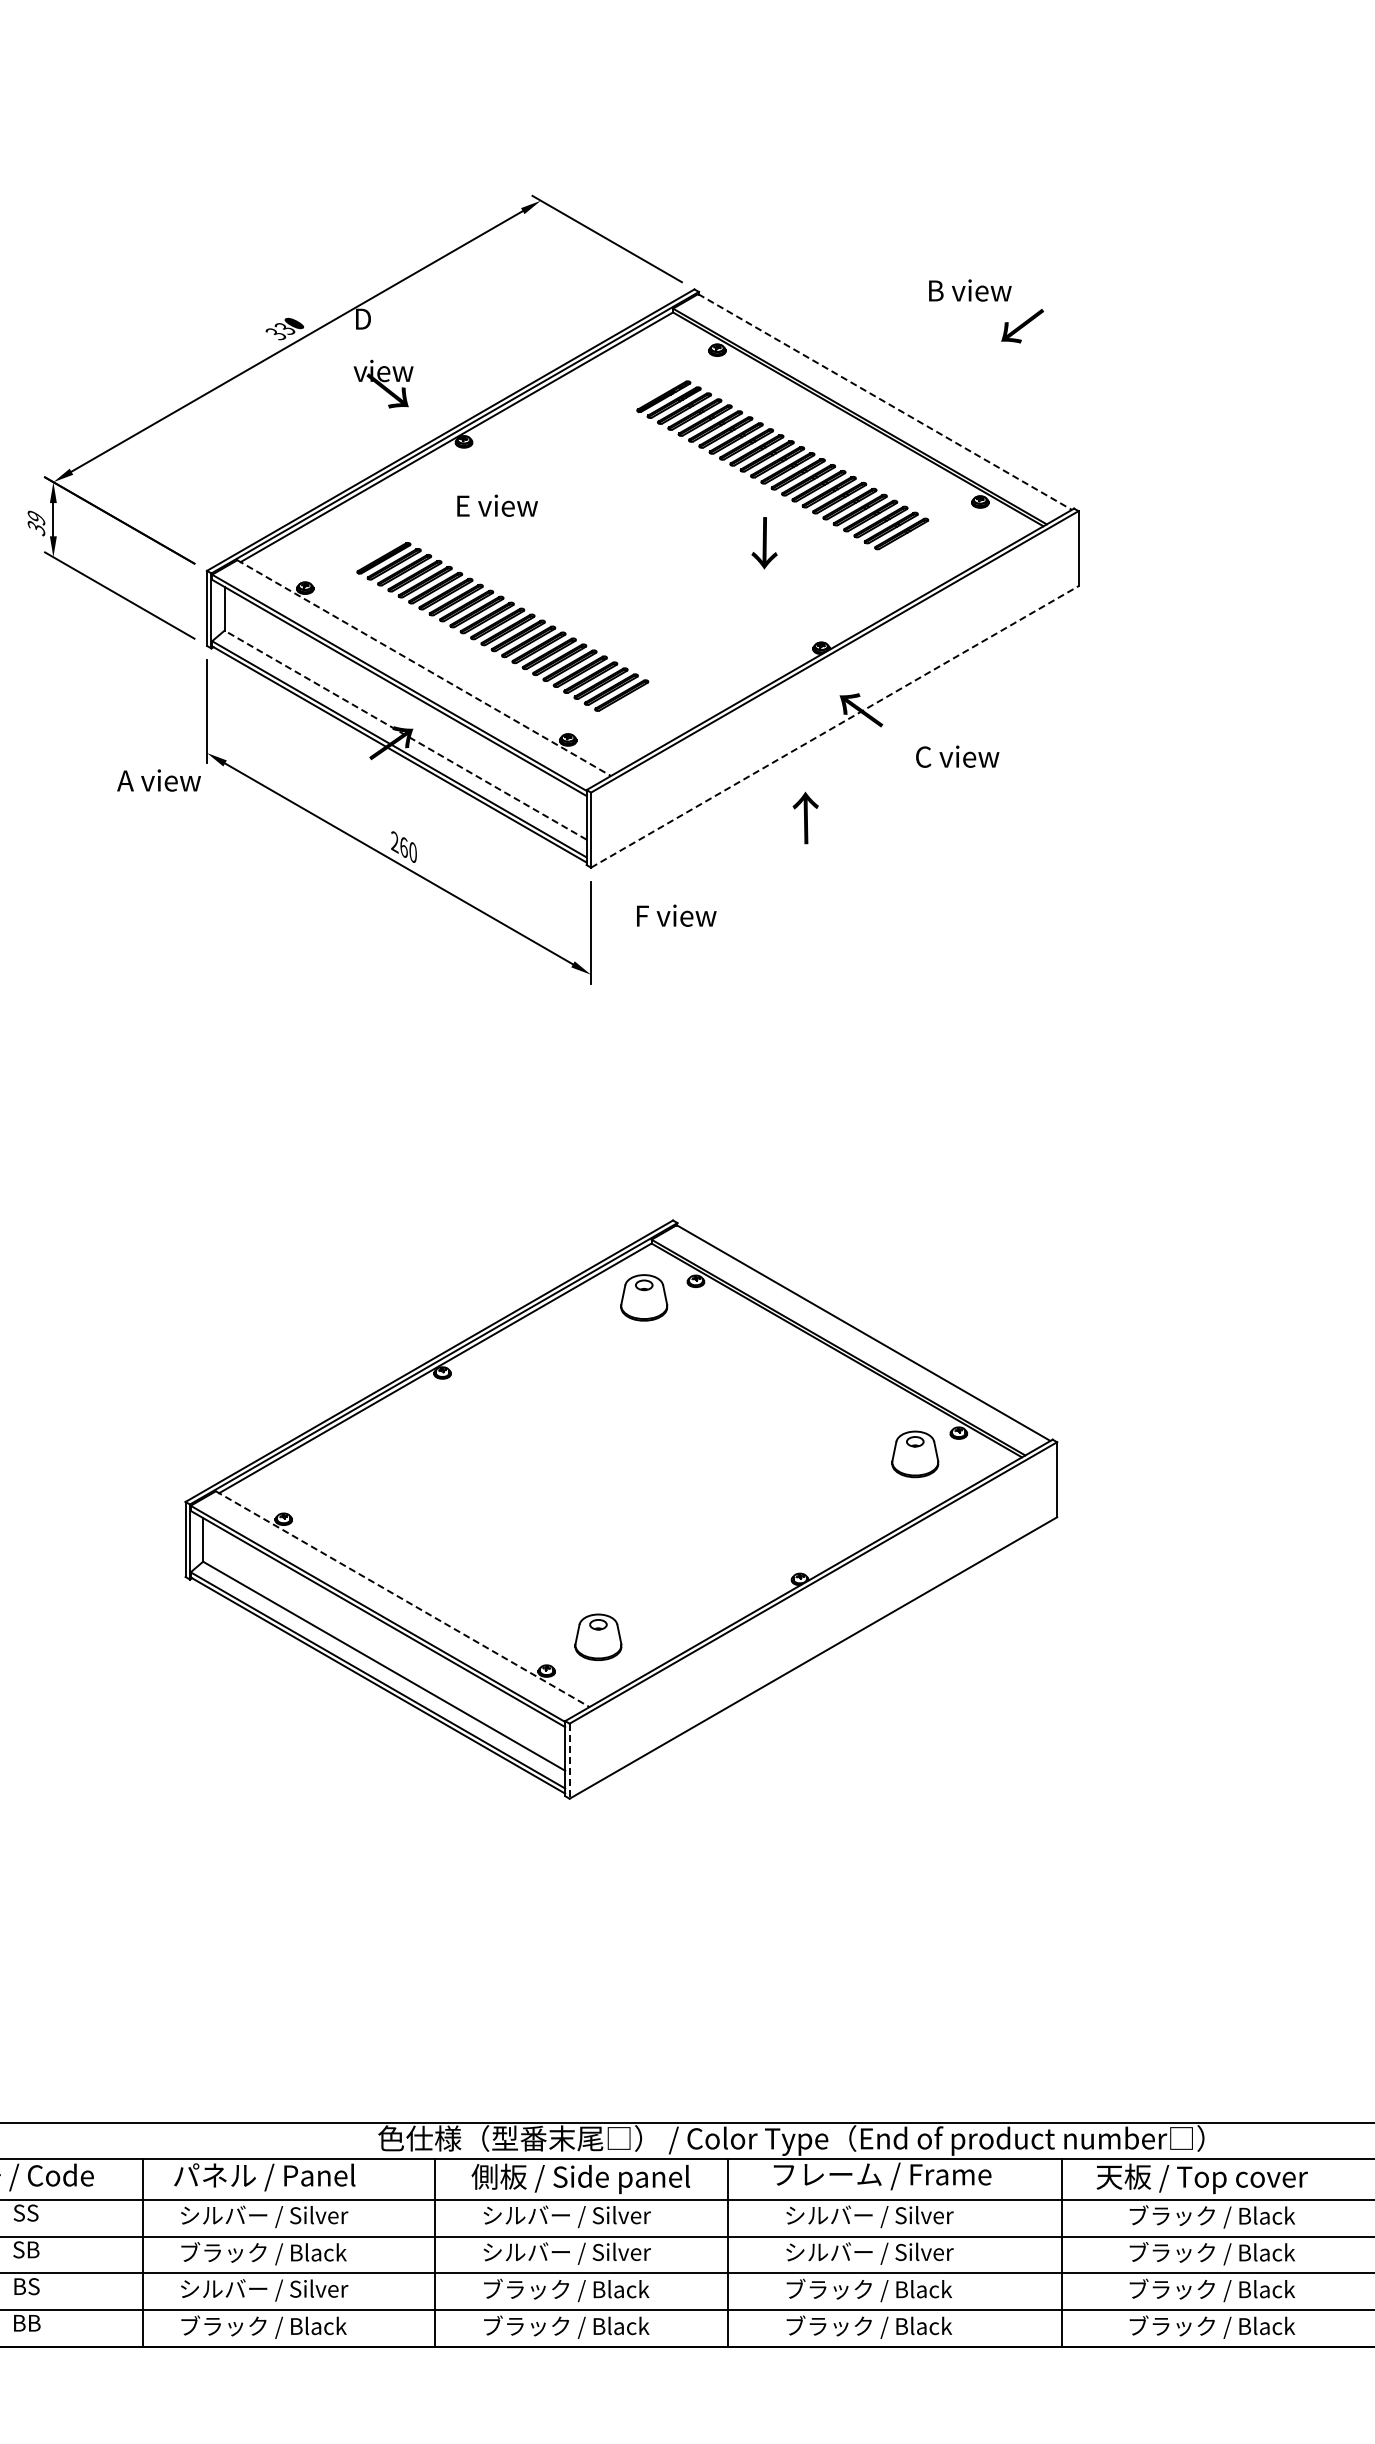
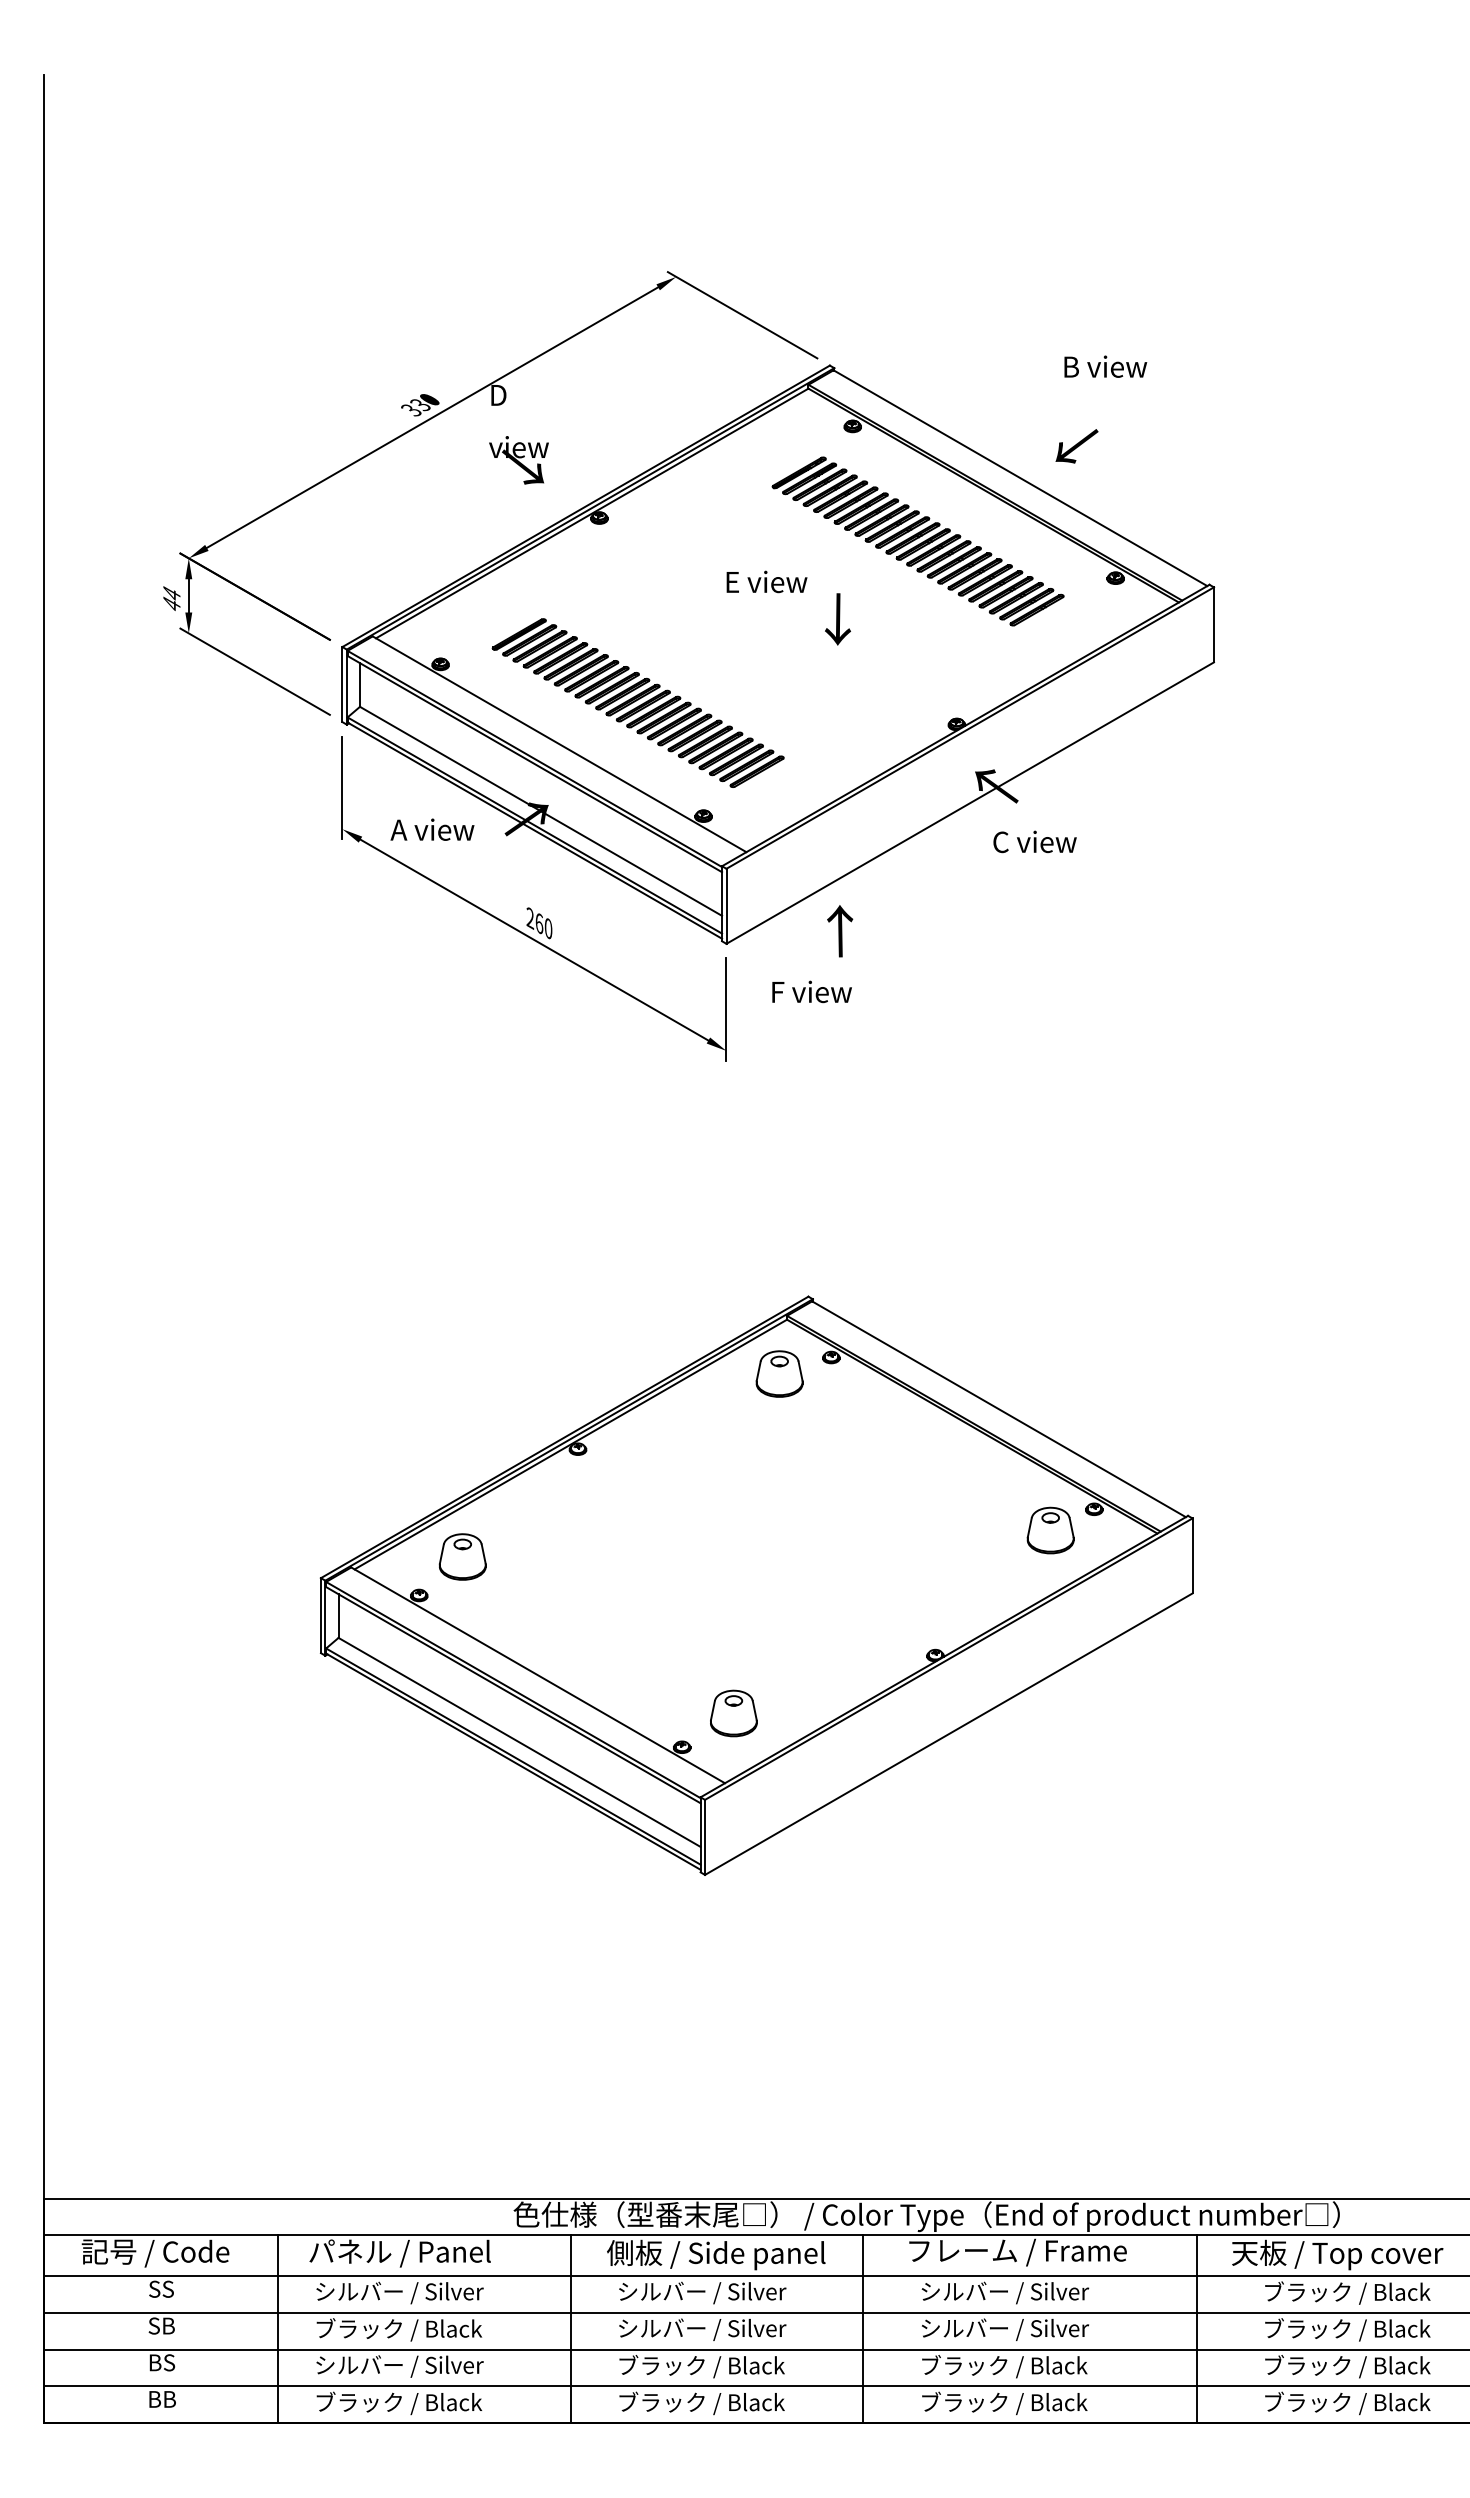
text: (1022, 326) -> (1076, 446), moved
line: (885, 402) -> (1020, 478), dashed -> solid
text: (497, 505) -> (766, 581), moved
text: (36, 523) -> (171, 599), 39 -> 44
text: (764, 543) -> (837, 619), moved
line: (424, 668) -> (559, 744), dashed -> solid
line: (835, 726) -> (970, 802), dashed -> solid
line: (405, 735) -> (540, 811), dashed -> solid
text: (957, 756) -> (1034, 841), moved
text: (159, 780) -> (432, 829), moved
text: (806, 818) -> (840, 931), moved
part: (327, 1480) -> (462, 1556), added
line: (403, 1599) -> (538, 1675), dashed -> solid
line: (570, 1761) -> (705, 1837), dashed -> solid

